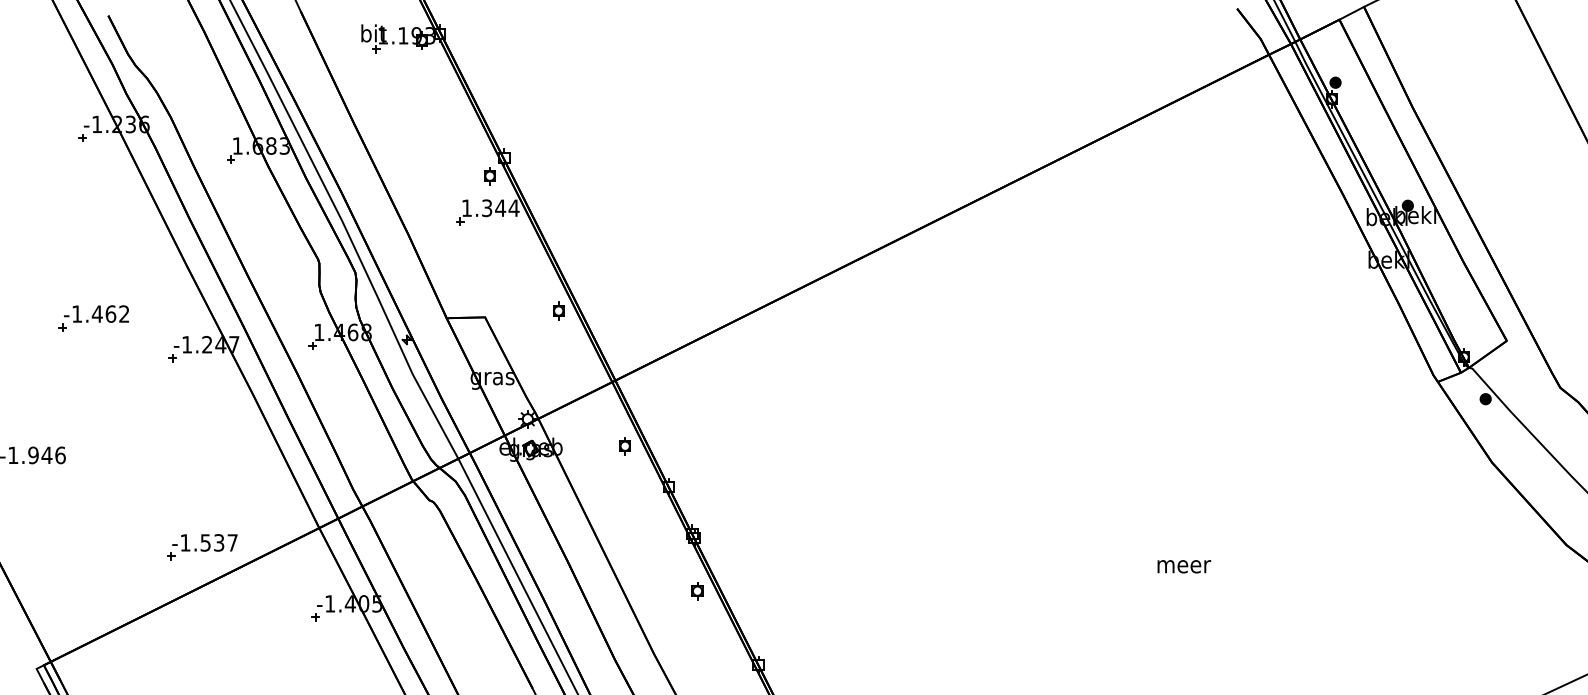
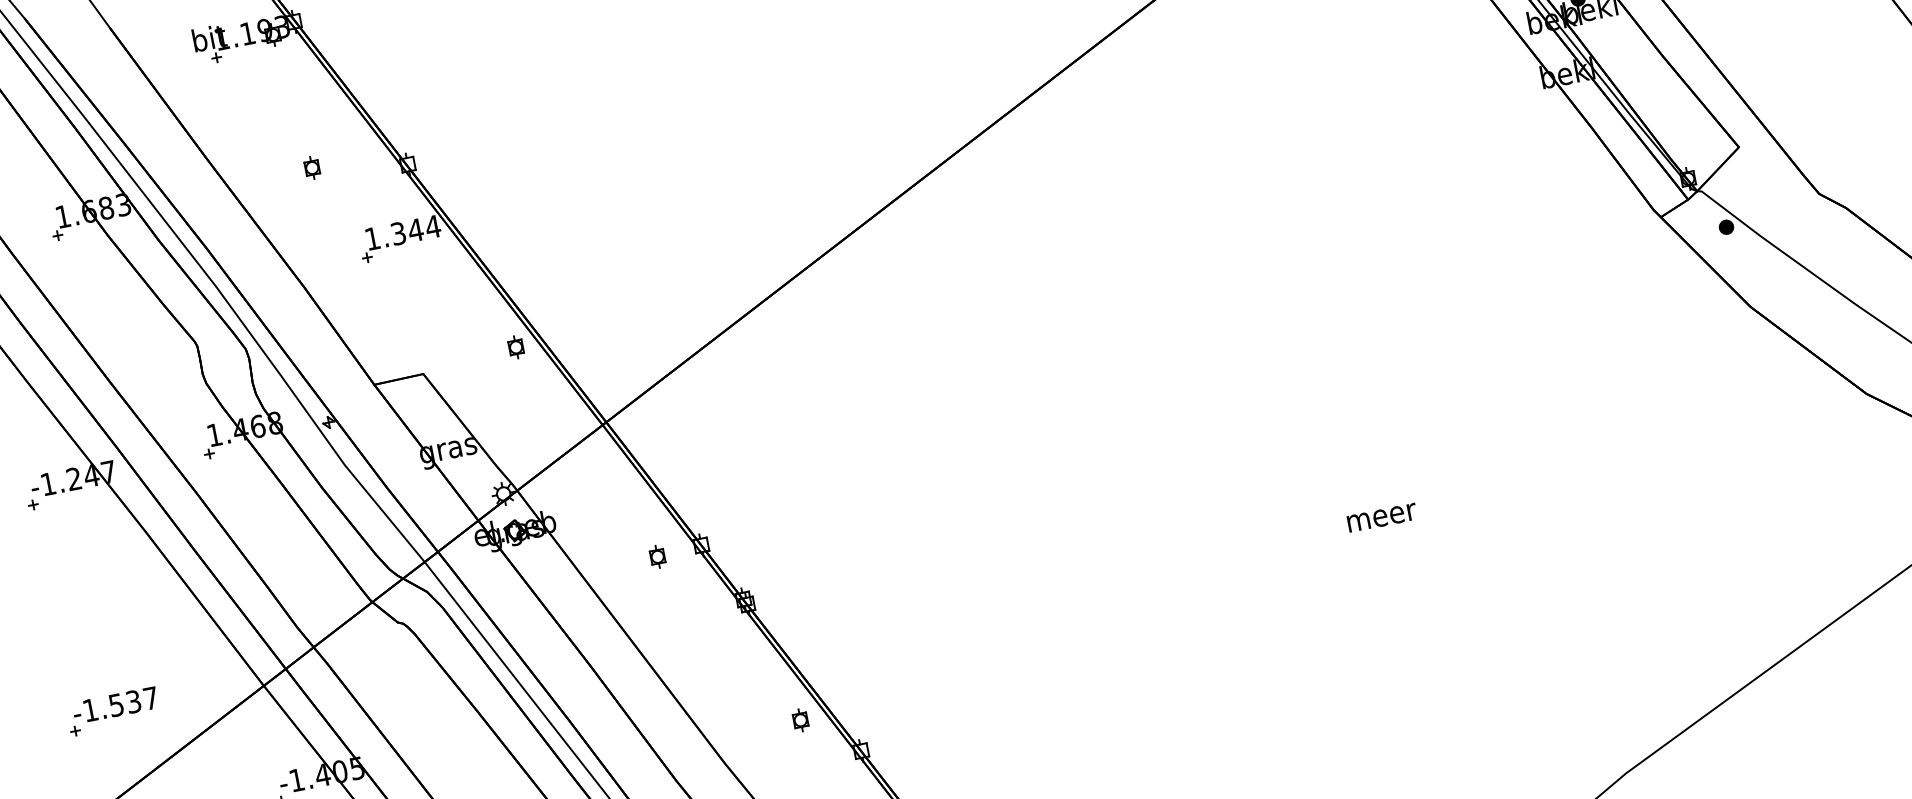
part: (489, 176) -> (311, 168), moved
part: (624, 446) -> (656, 557), moved
part: (202, 547) -> (113, 711), moved
part: (697, 591) -> (800, 720), moved

